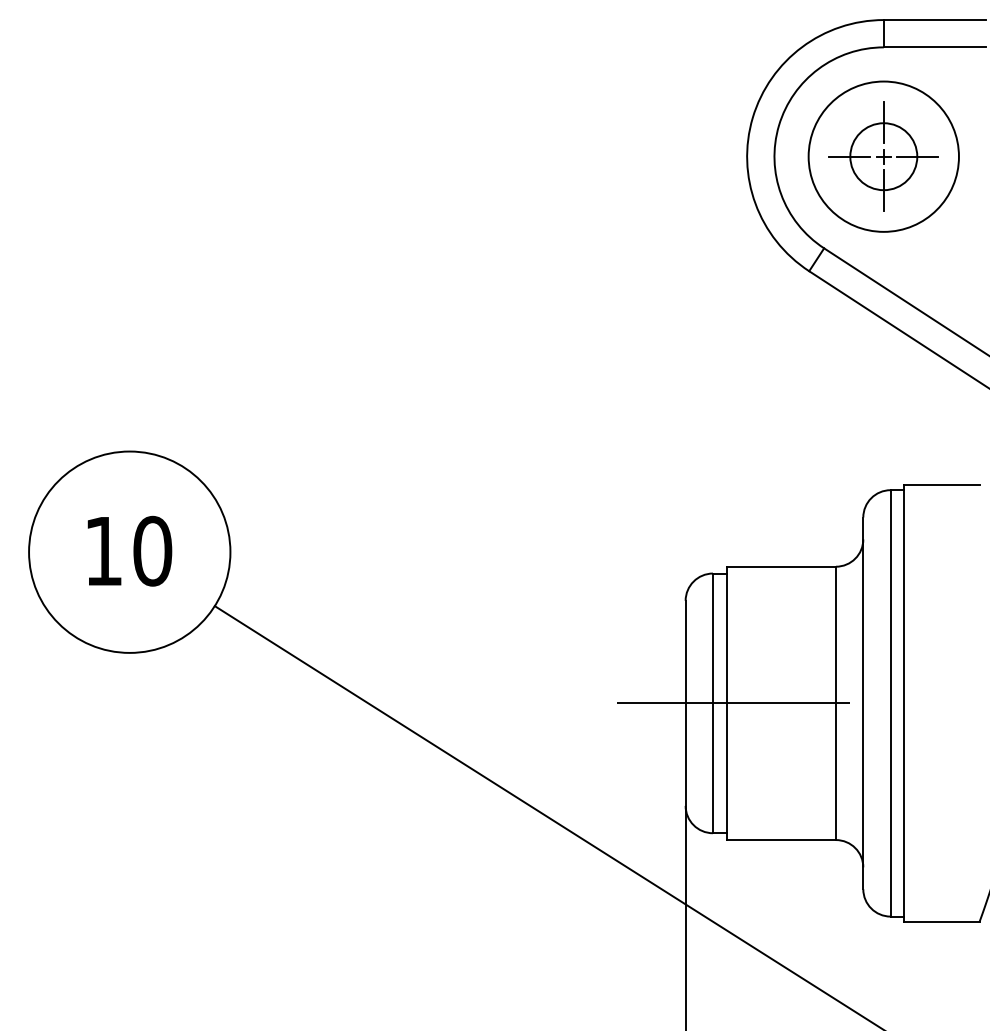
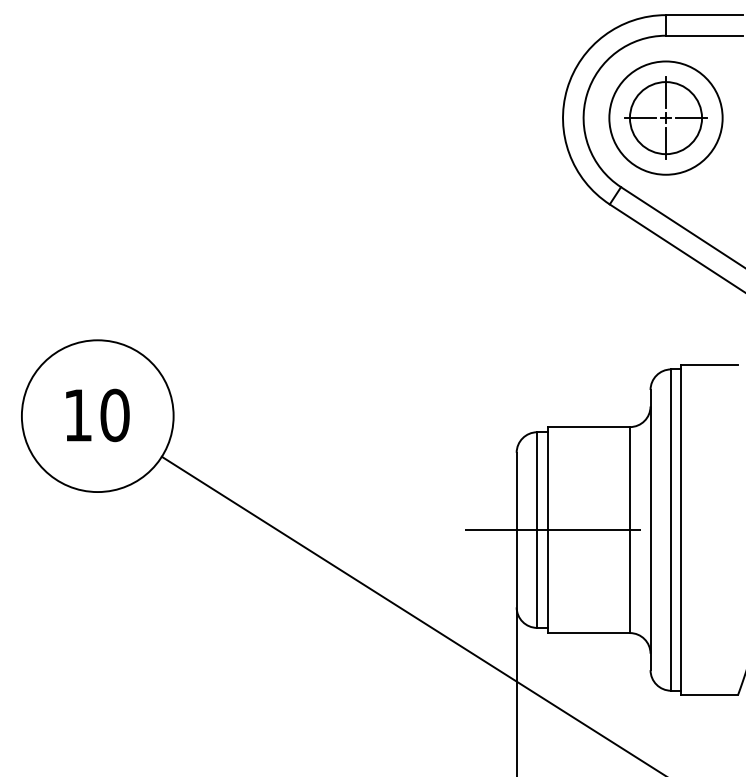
circle: (883, 157) -> (665, 118), size x1.43

